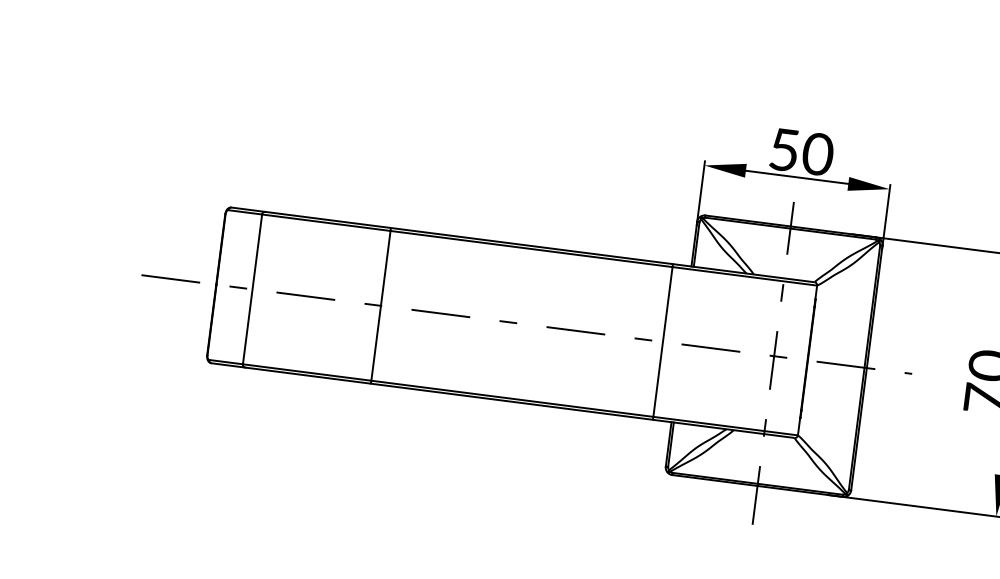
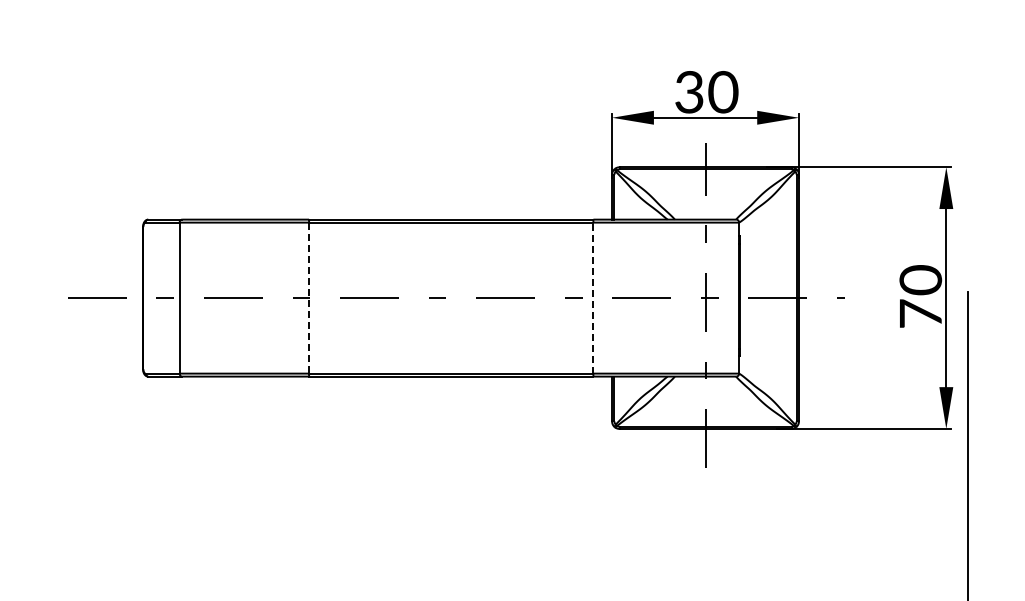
text: (784, 150) -> (689, 92), 50 -> 30
line: (381, 306) -> (309, 298), solid -> dashed
line: (663, 341) -> (593, 297), solid -> dashed

